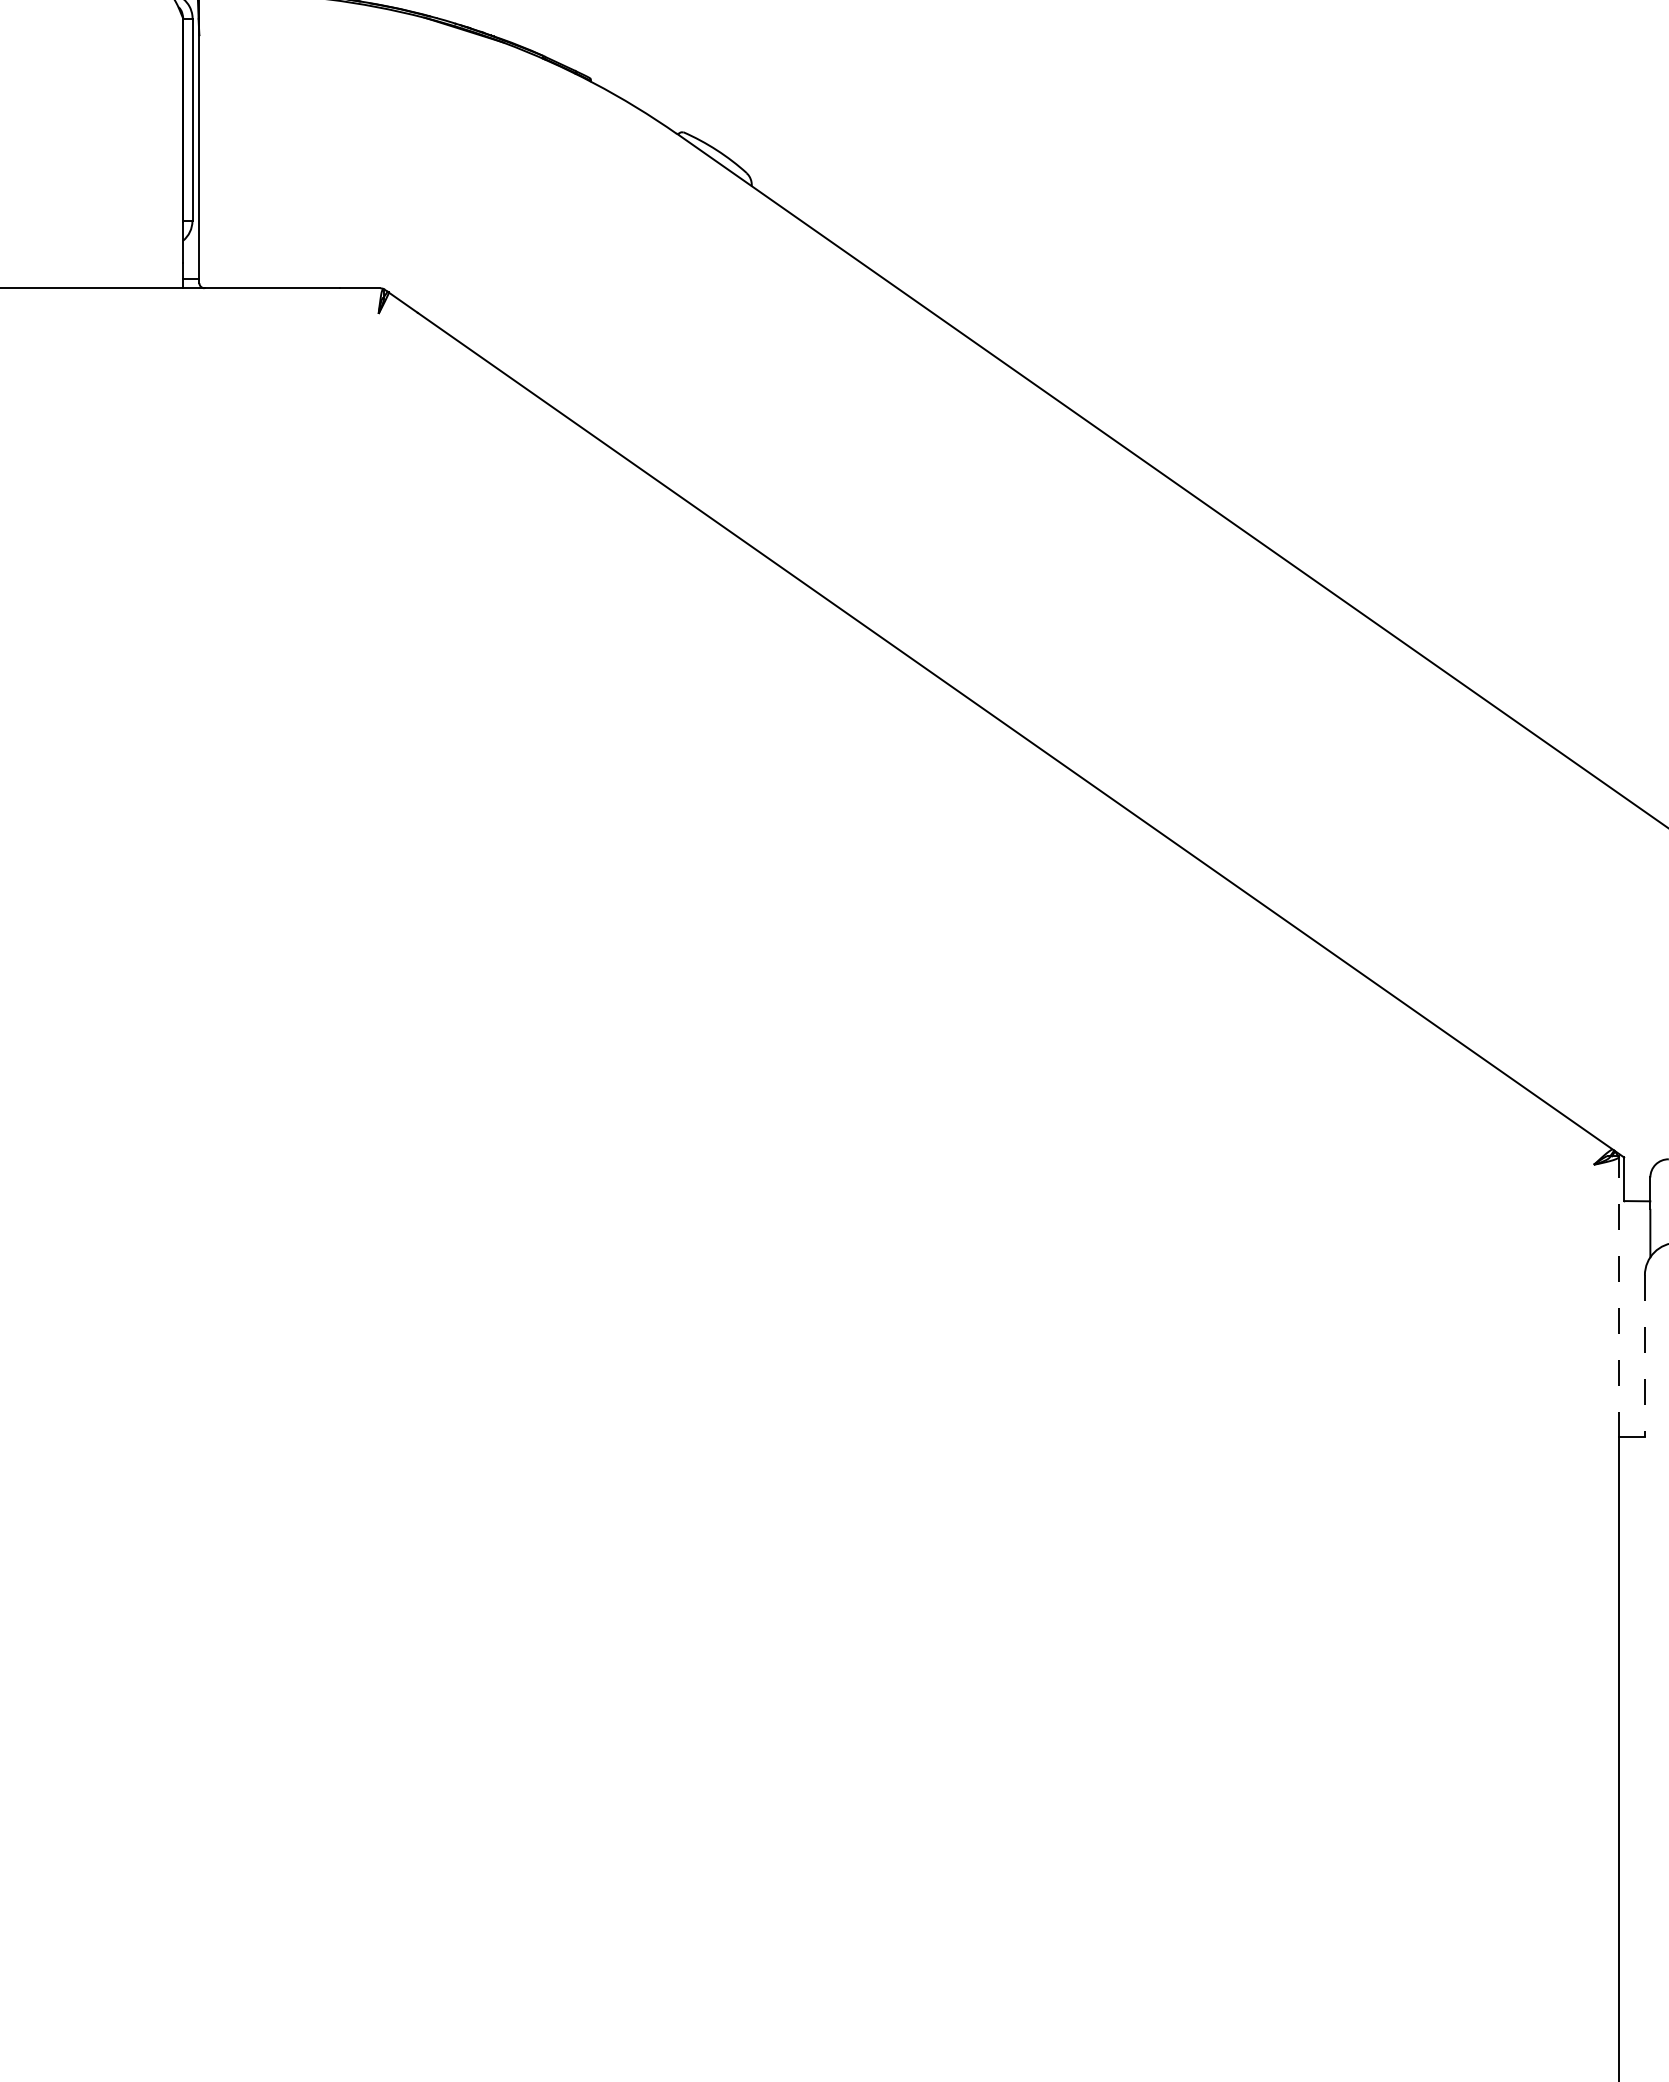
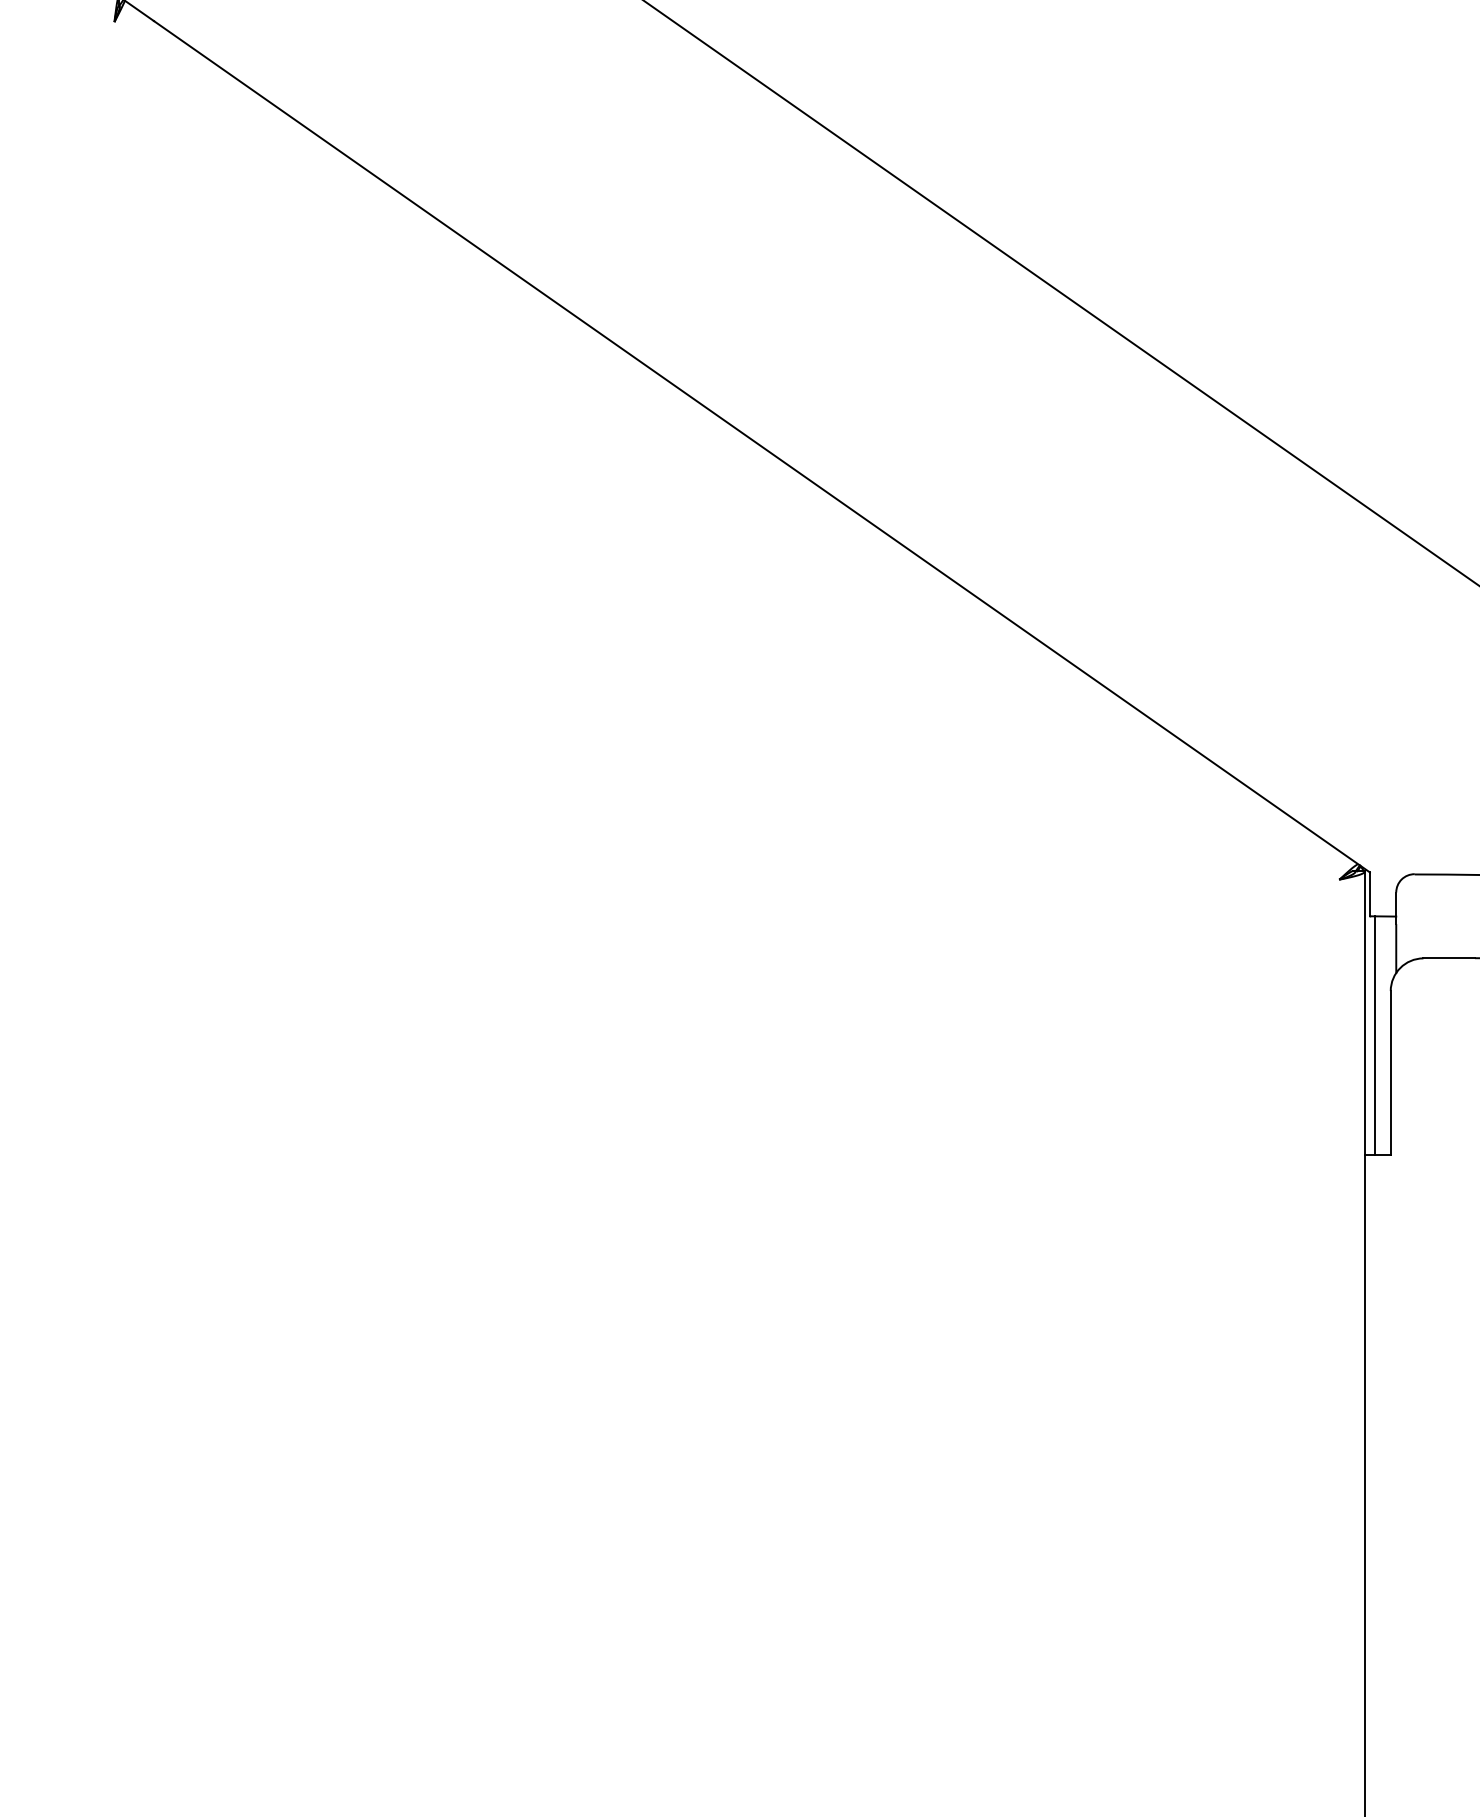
line: (1619, 1296) -> (1365, 1012), dashed -> solid
line: (1628, 1319) -> (1374, 1035), added
line: (1644, 1356) -> (1390, 1072), dashed -> solid

